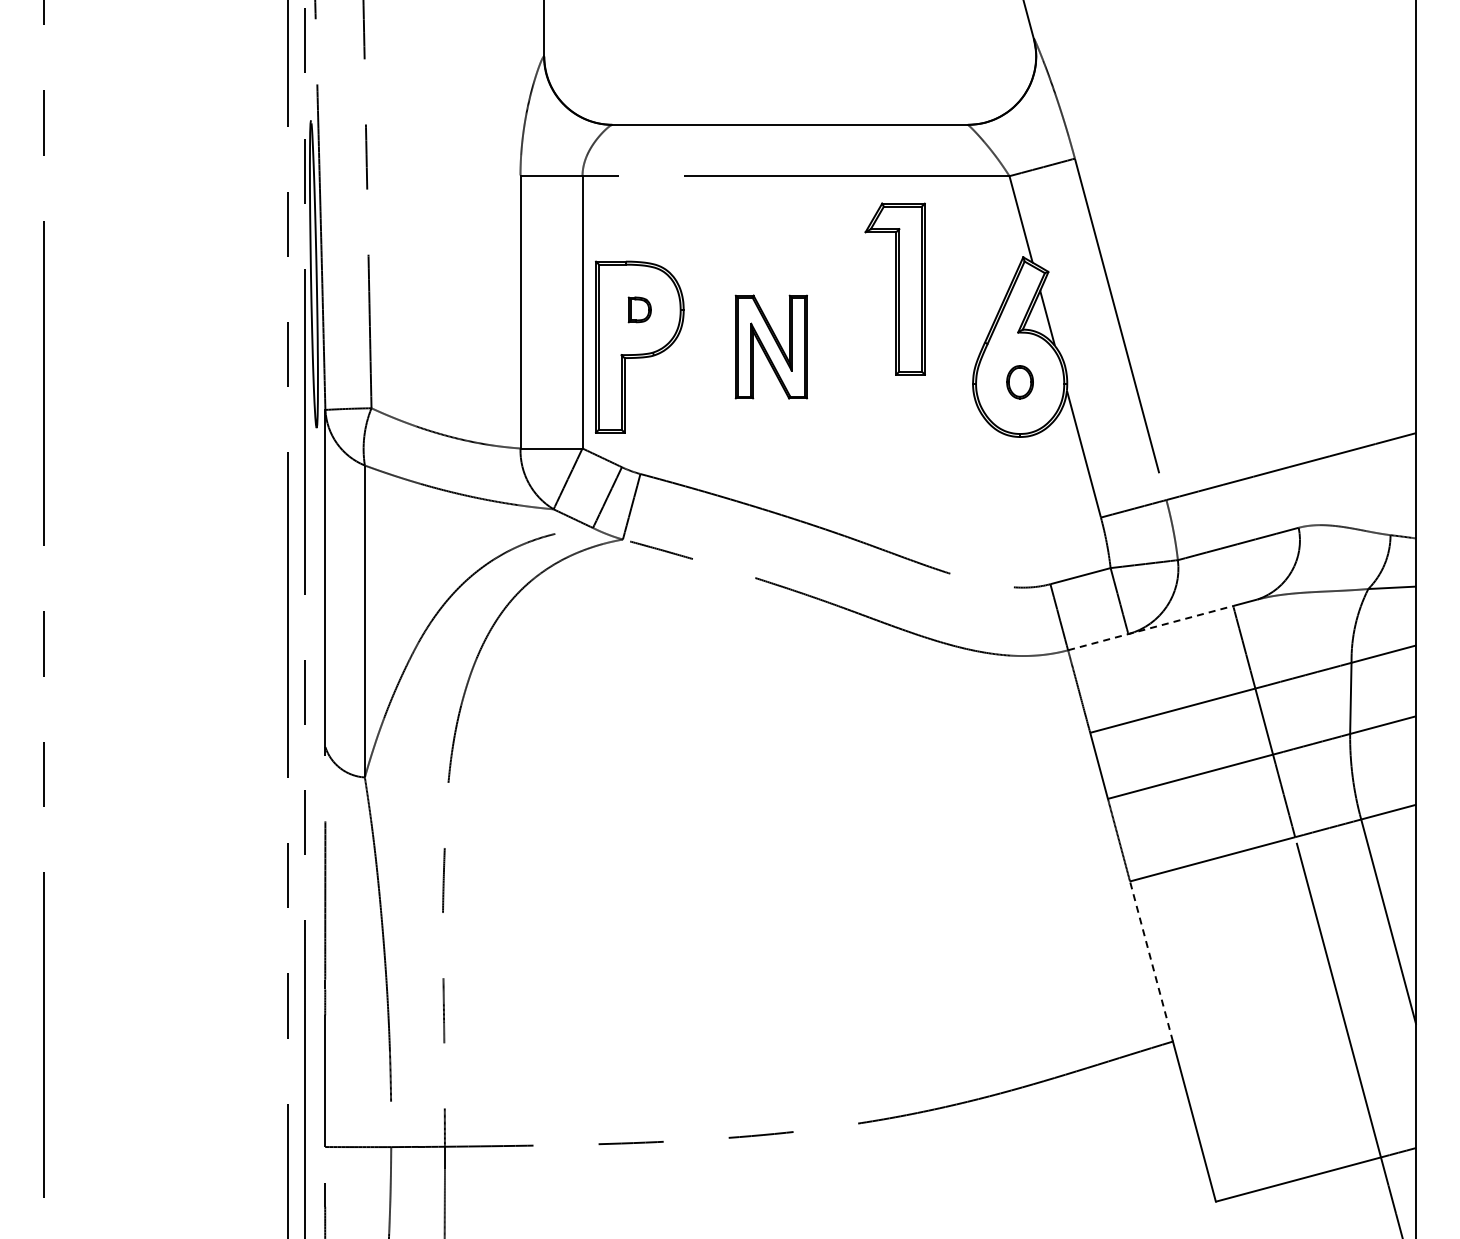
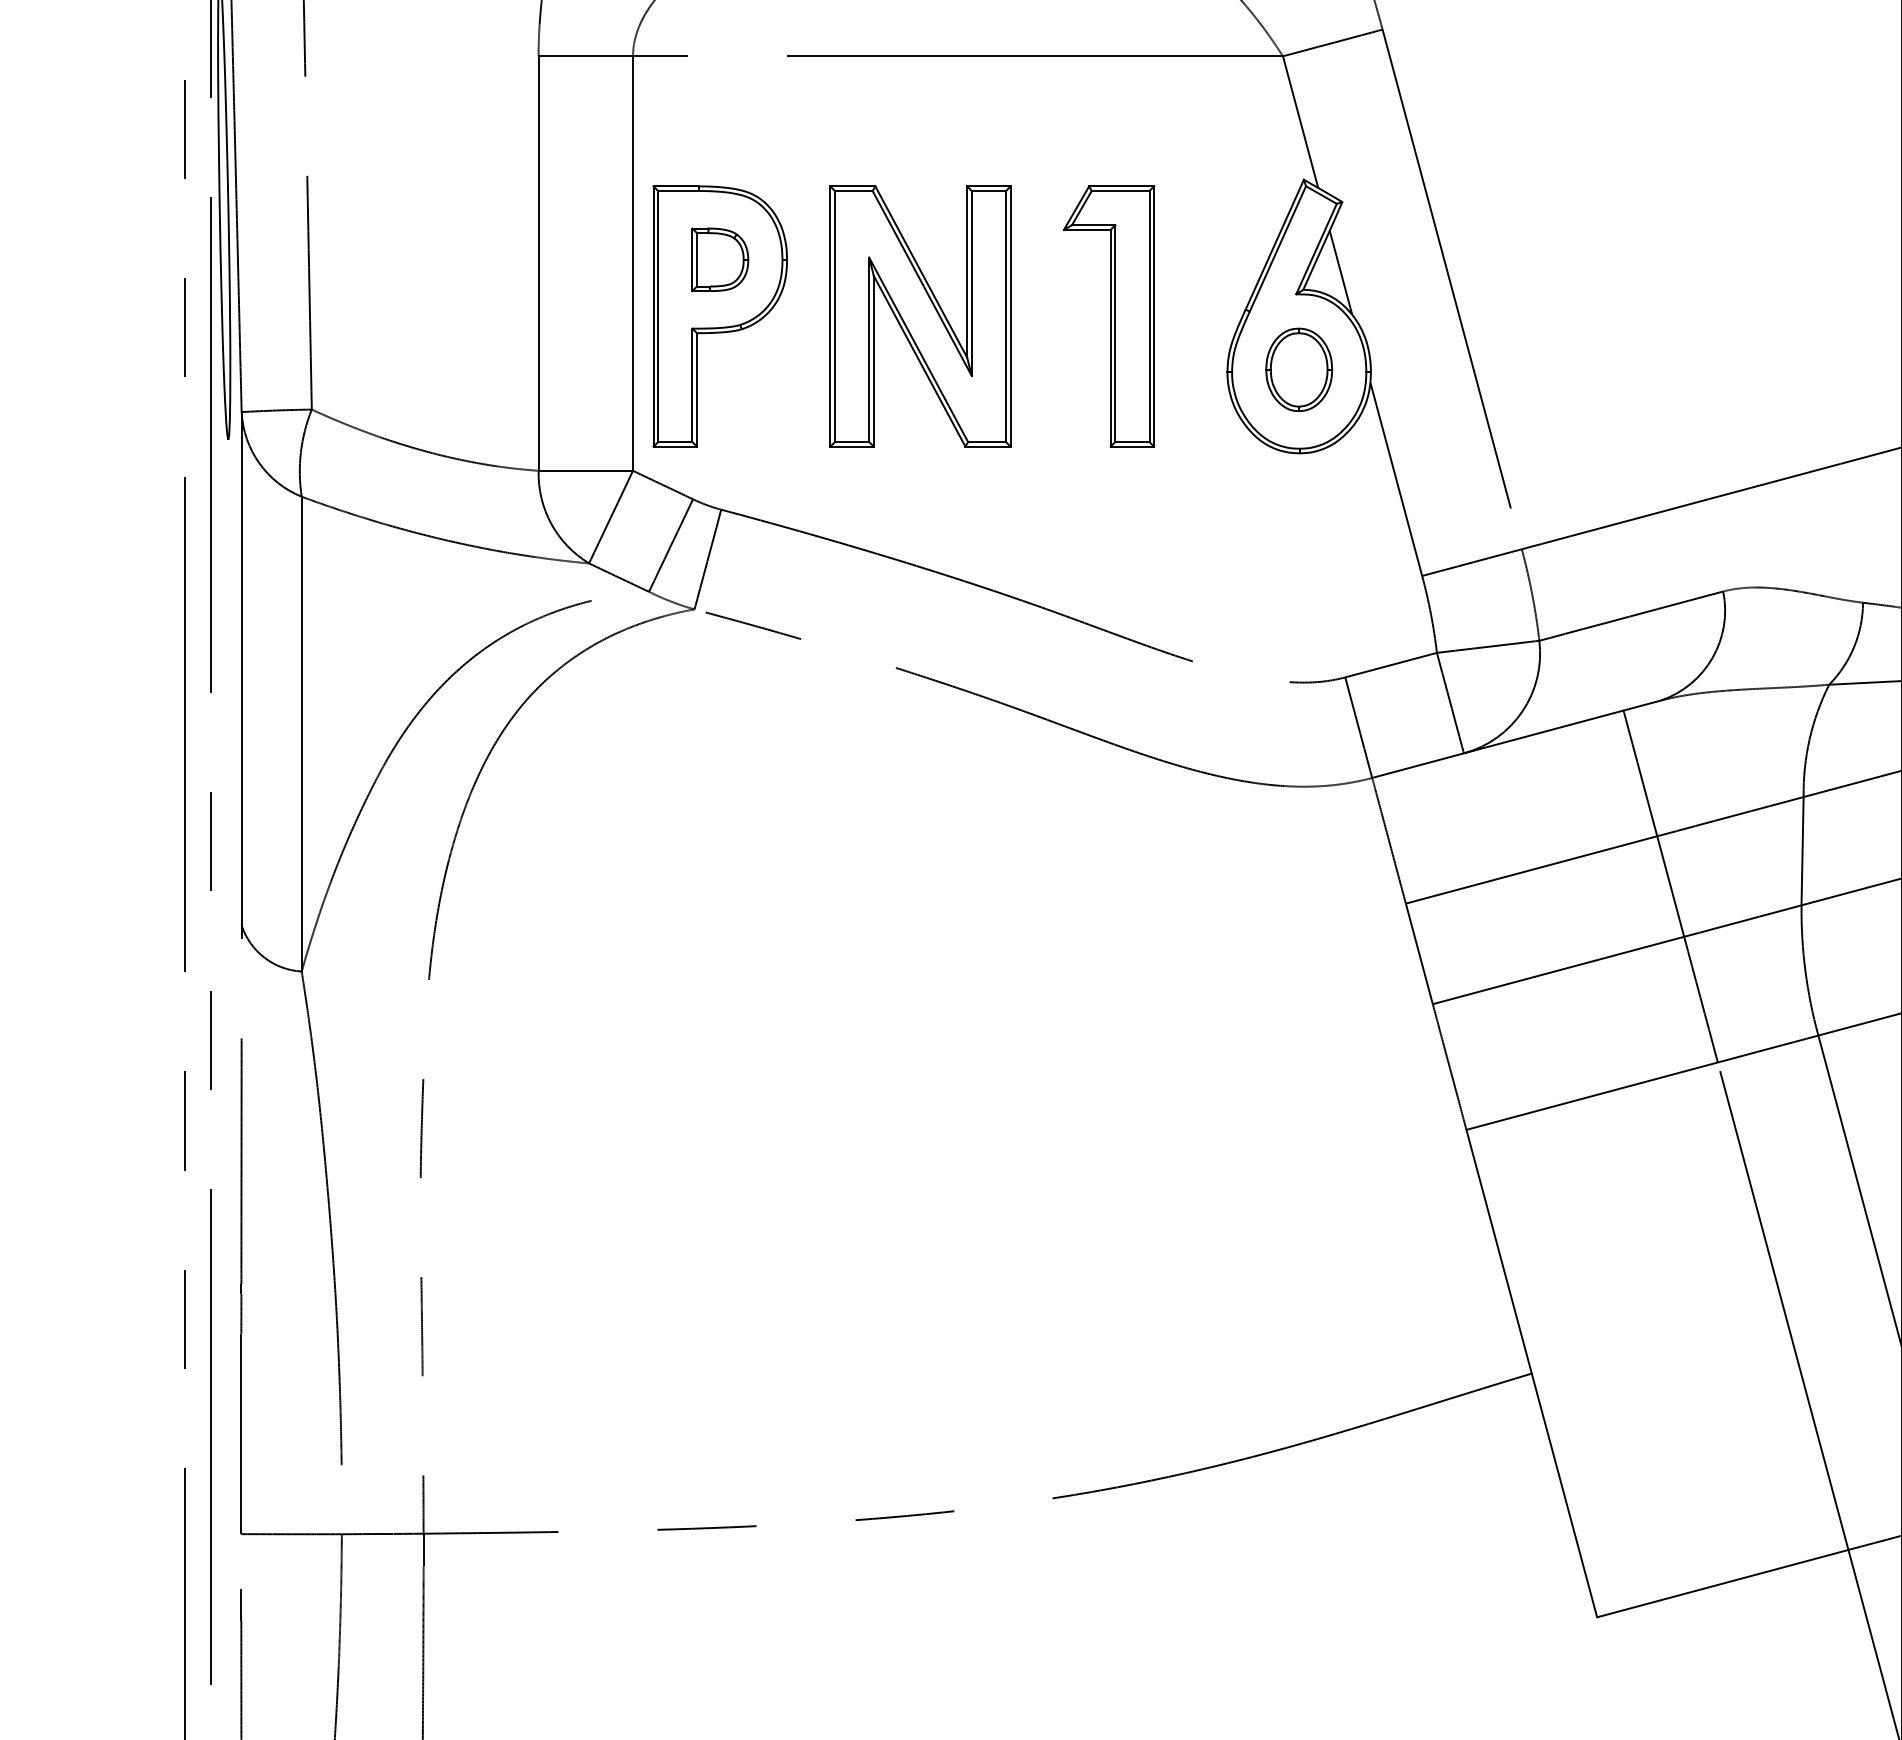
part: (894, 288) -> (1107, 315), moved
part: (639, 309) -> (719, 259), size x1.67
part: (771, 346) -> (920, 315), size x1.67
part: (1019, 382) -> (1298, 370), size x1.67
line: (1151, 628) -> (1499, 744), dashed -> solid
line: (1151, 961) -> (1499, 1251), dashed -> solid

